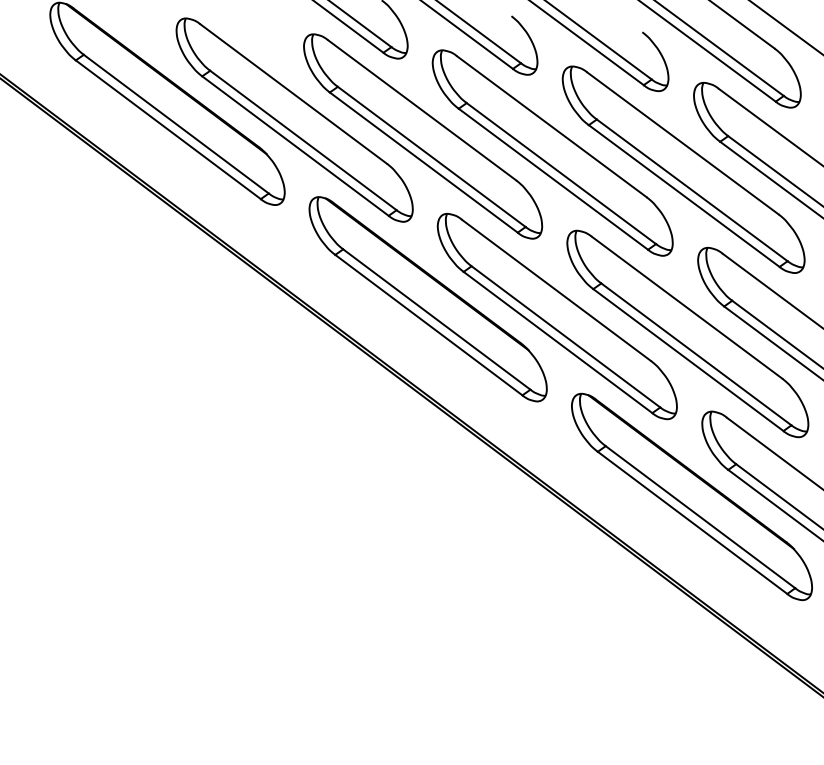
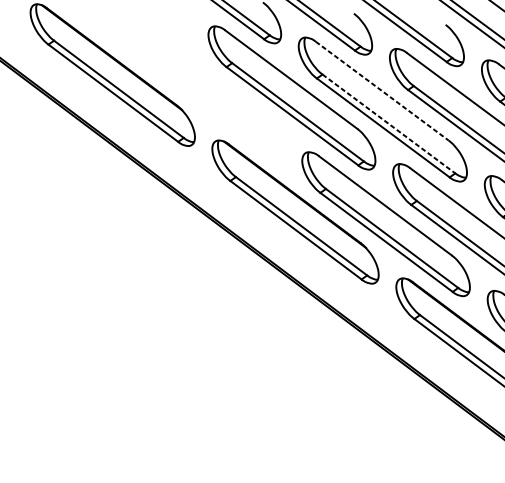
part: (294, 119) -> (201, 86), removed
line: (552, 127) -> (382, 91), solid -> dashed
line: (561, 173) -> (388, 123), solid -> dashed

